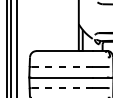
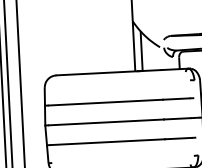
line: (62, 66) -> (106, 101), dashed -> solid
line: (62, 88) -> (108, 142), dashed -> solid

